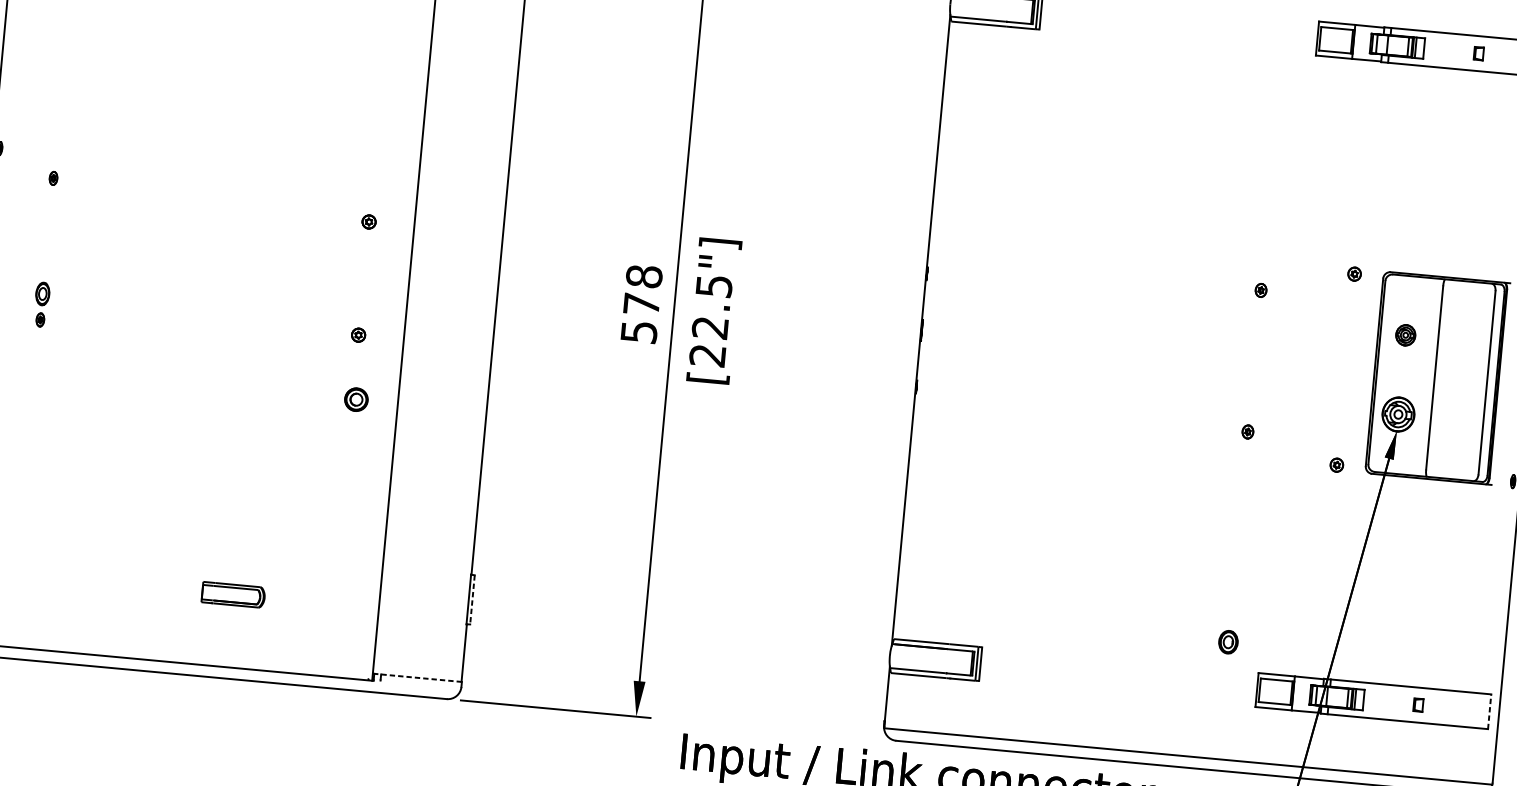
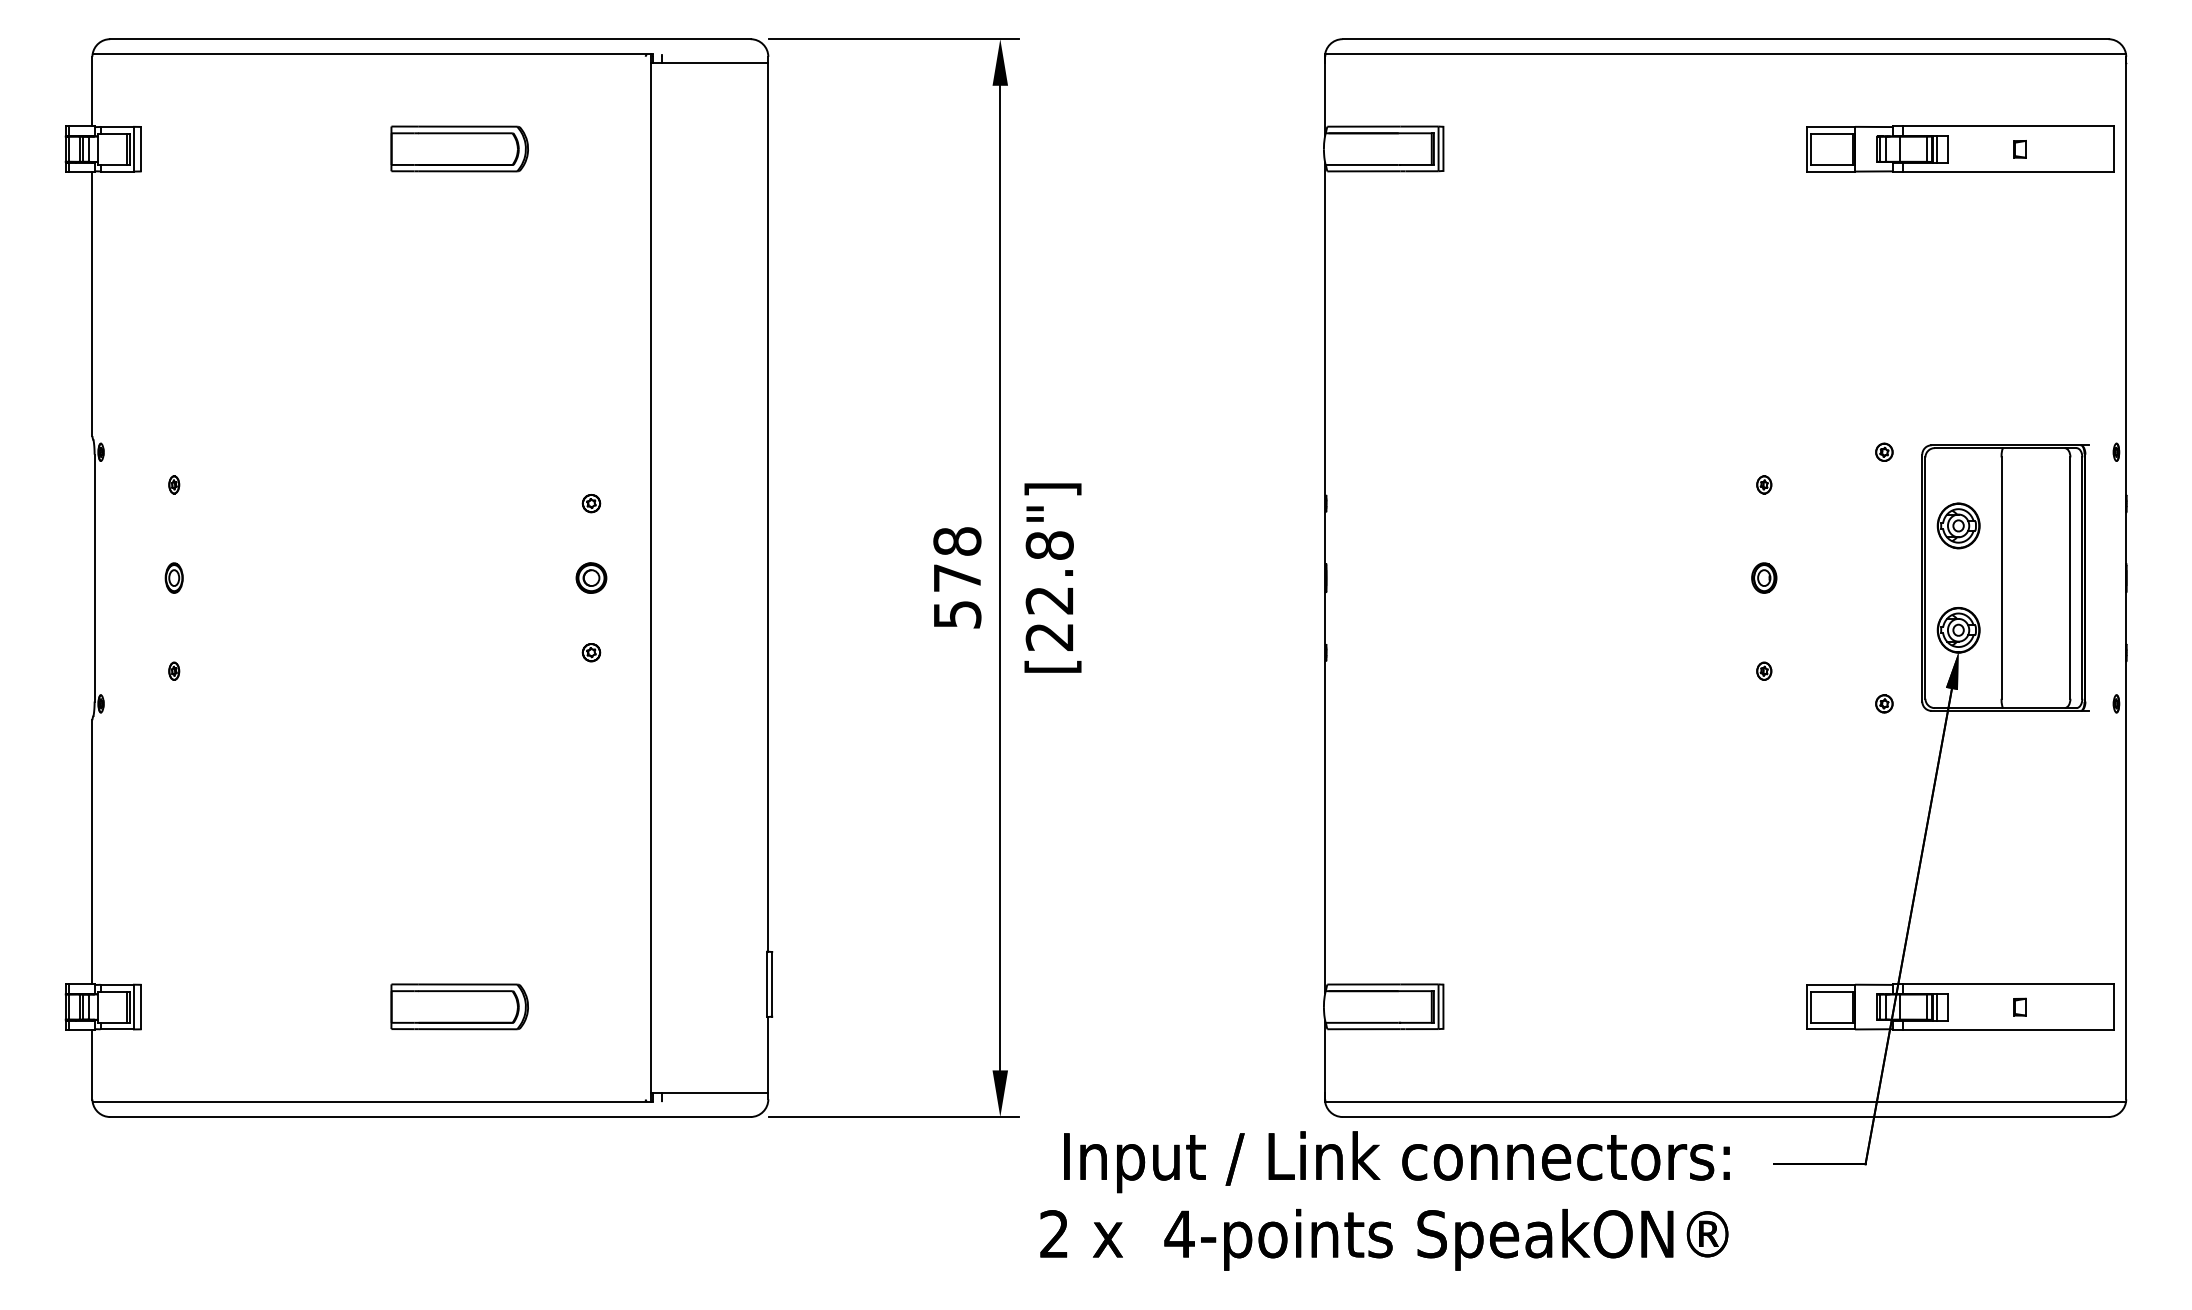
text: (713, 286) -> (1049, 545), [22.5"] -> [22.8"]
part: (42, 293) -> (173, 577), moved
part: (1405, 334) -> (1958, 525), size x1.67
part: (356, 399) -> (591, 577), moved
part: (233, 594) -> (459, 1006), size x1.67
line: (472, 600) -> (772, 984), dashed -> solid
part: (1228, 641) -> (1764, 577), moved
line: (417, 677) -> (709, 1092), dashed -> solid
line: (1489, 711) -> (2113, 1007), dashed -> solid

